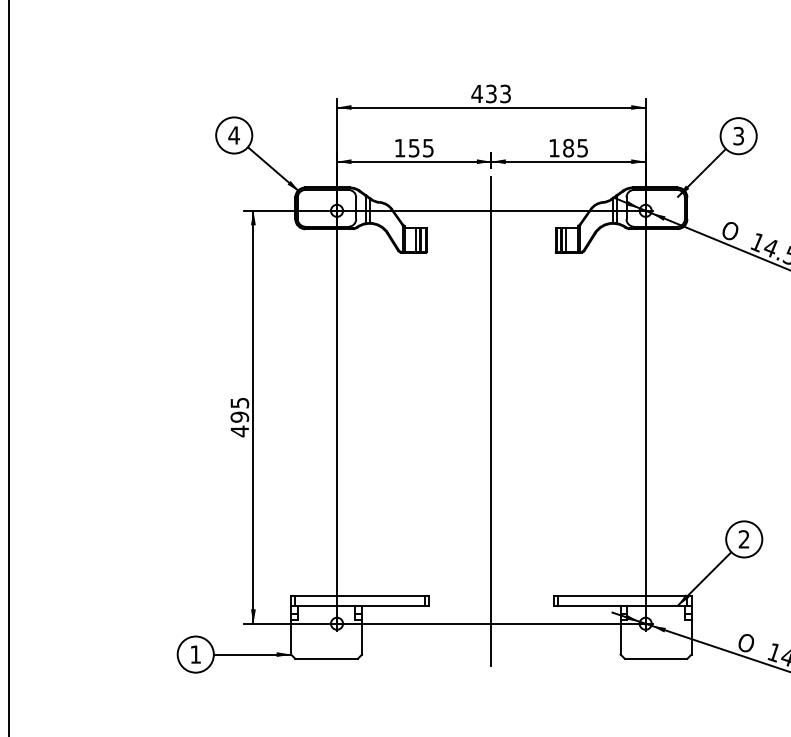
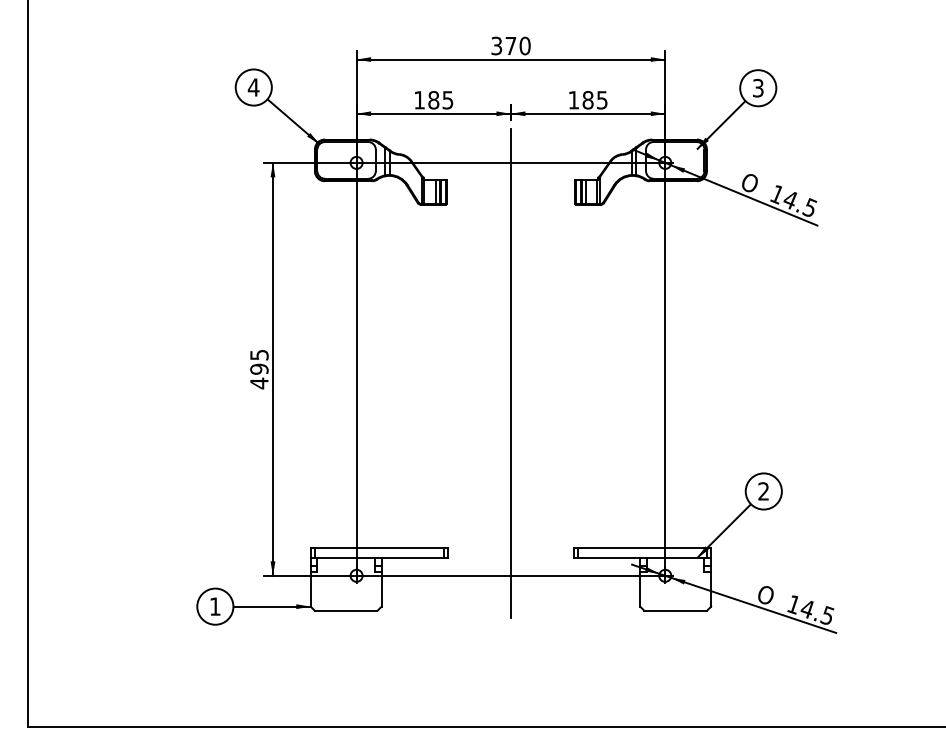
text: (490, 93) -> (510, 45), 433 -> 370
text: (413, 148) -> (433, 100), 155 -> 185

